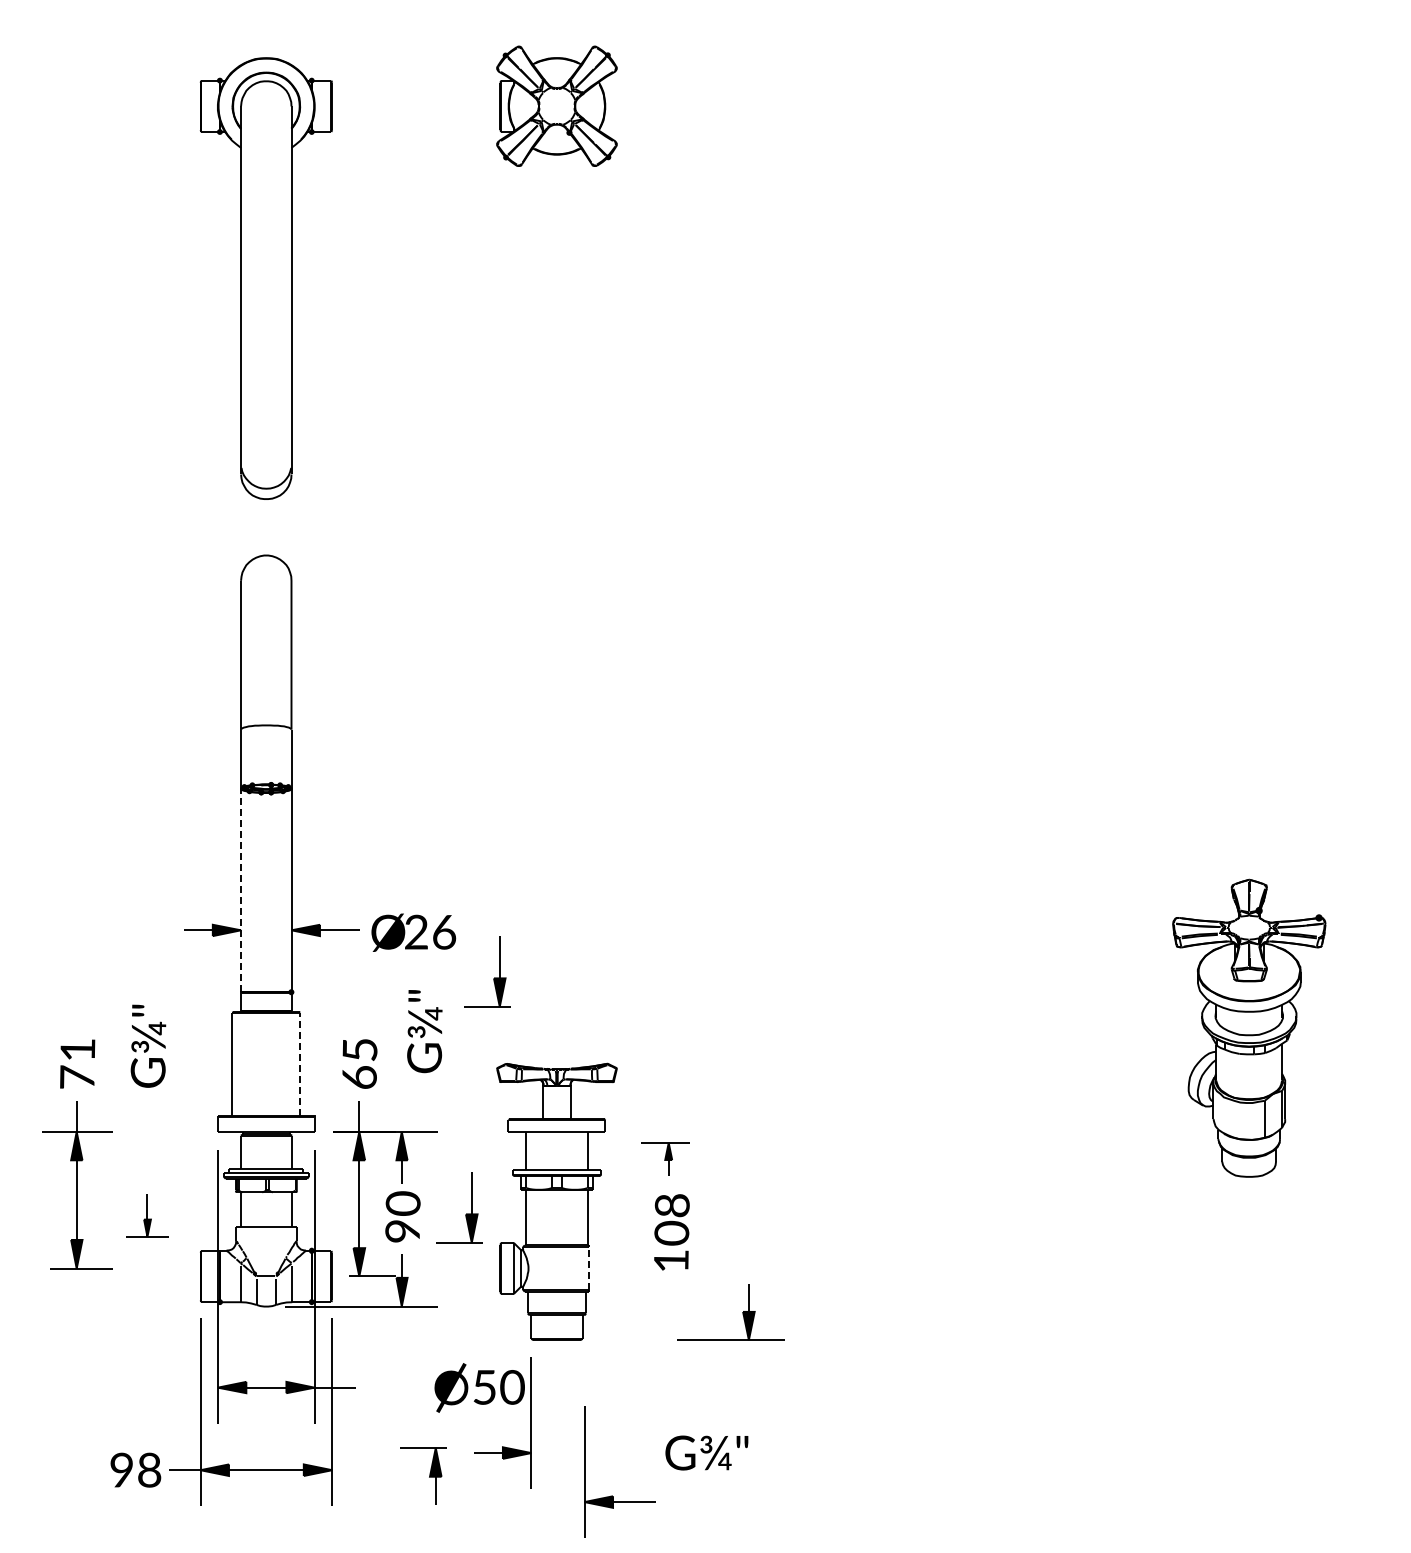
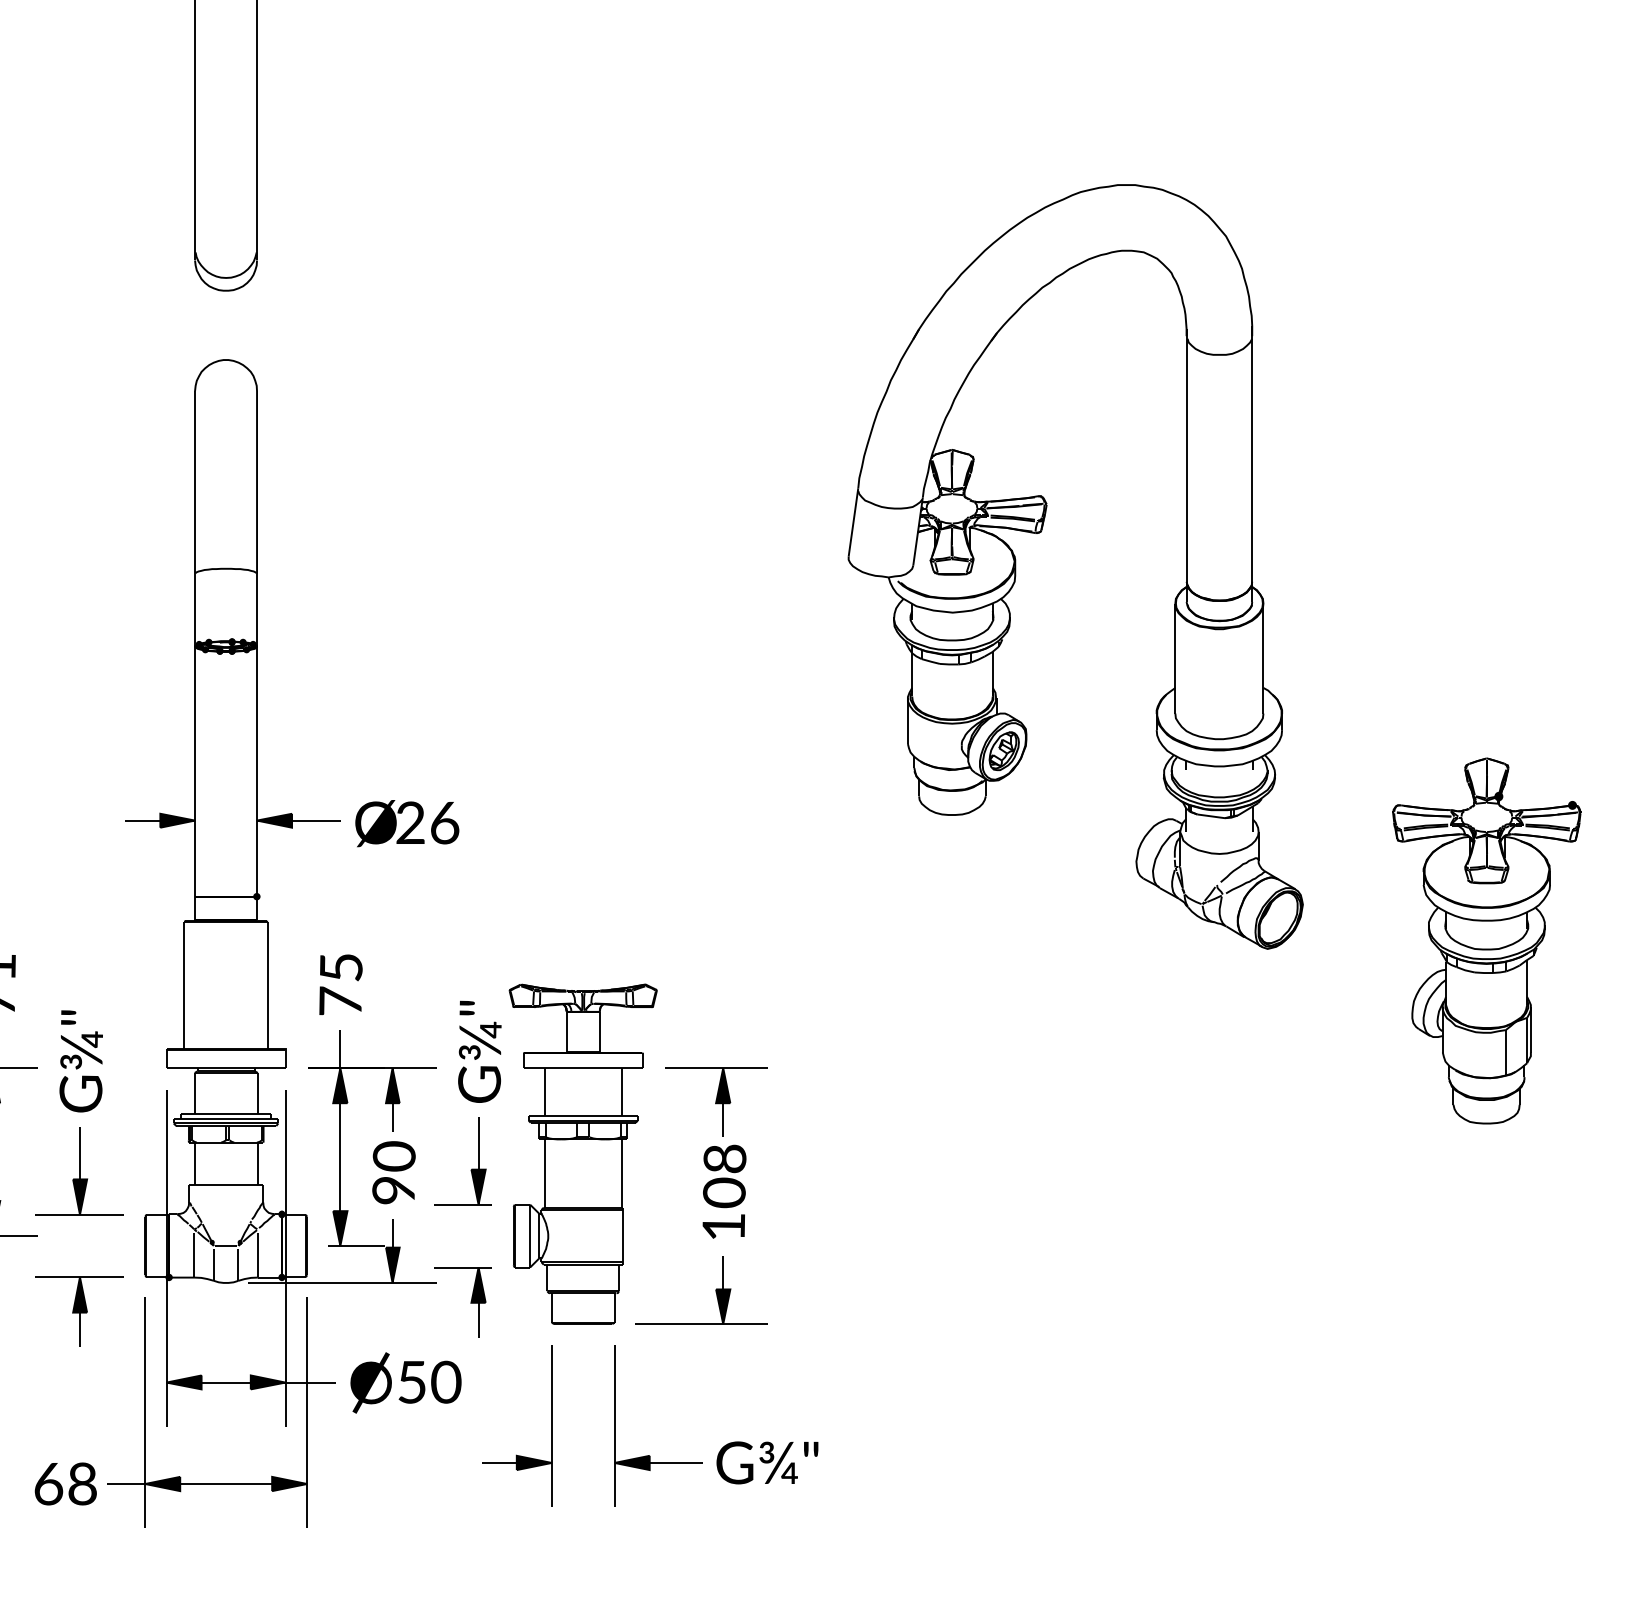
part: (930, 695) -> (1042, 532), added
line: (241, 890) -> (195, 771), dashed -> solid
part: (494, 977) -> (506, 878), removed
part: (1249, 1027) -> (1487, 940), moved
text: (424, 1031) -> (479, 1051), moved
text: (148, 1045) -> (81, 1060), moved
line: (300, 1064) -> (268, 985), dashed -> solid
text: (359, 1076) -> (340, 1000), 65 -> 75
part: (665, 1159) -> (716, 1102), size x1.67
part: (147, 1215) -> (80, 1171), size x1.67
line: (589, 1267) -> (623, 1234), dashed -> solid
part: (742, 1312) -> (715, 1290), moved
part: (147, 1329) -> (80, 1311), added
text: (479, 1387) -> (405, 1382), moved
text: (121, 1469) -> (48, 1483), 98 -> 68
part: (423, 1475) -> (463, 1301), moved
part: (612, 1495) -> (649, 1454), moved

